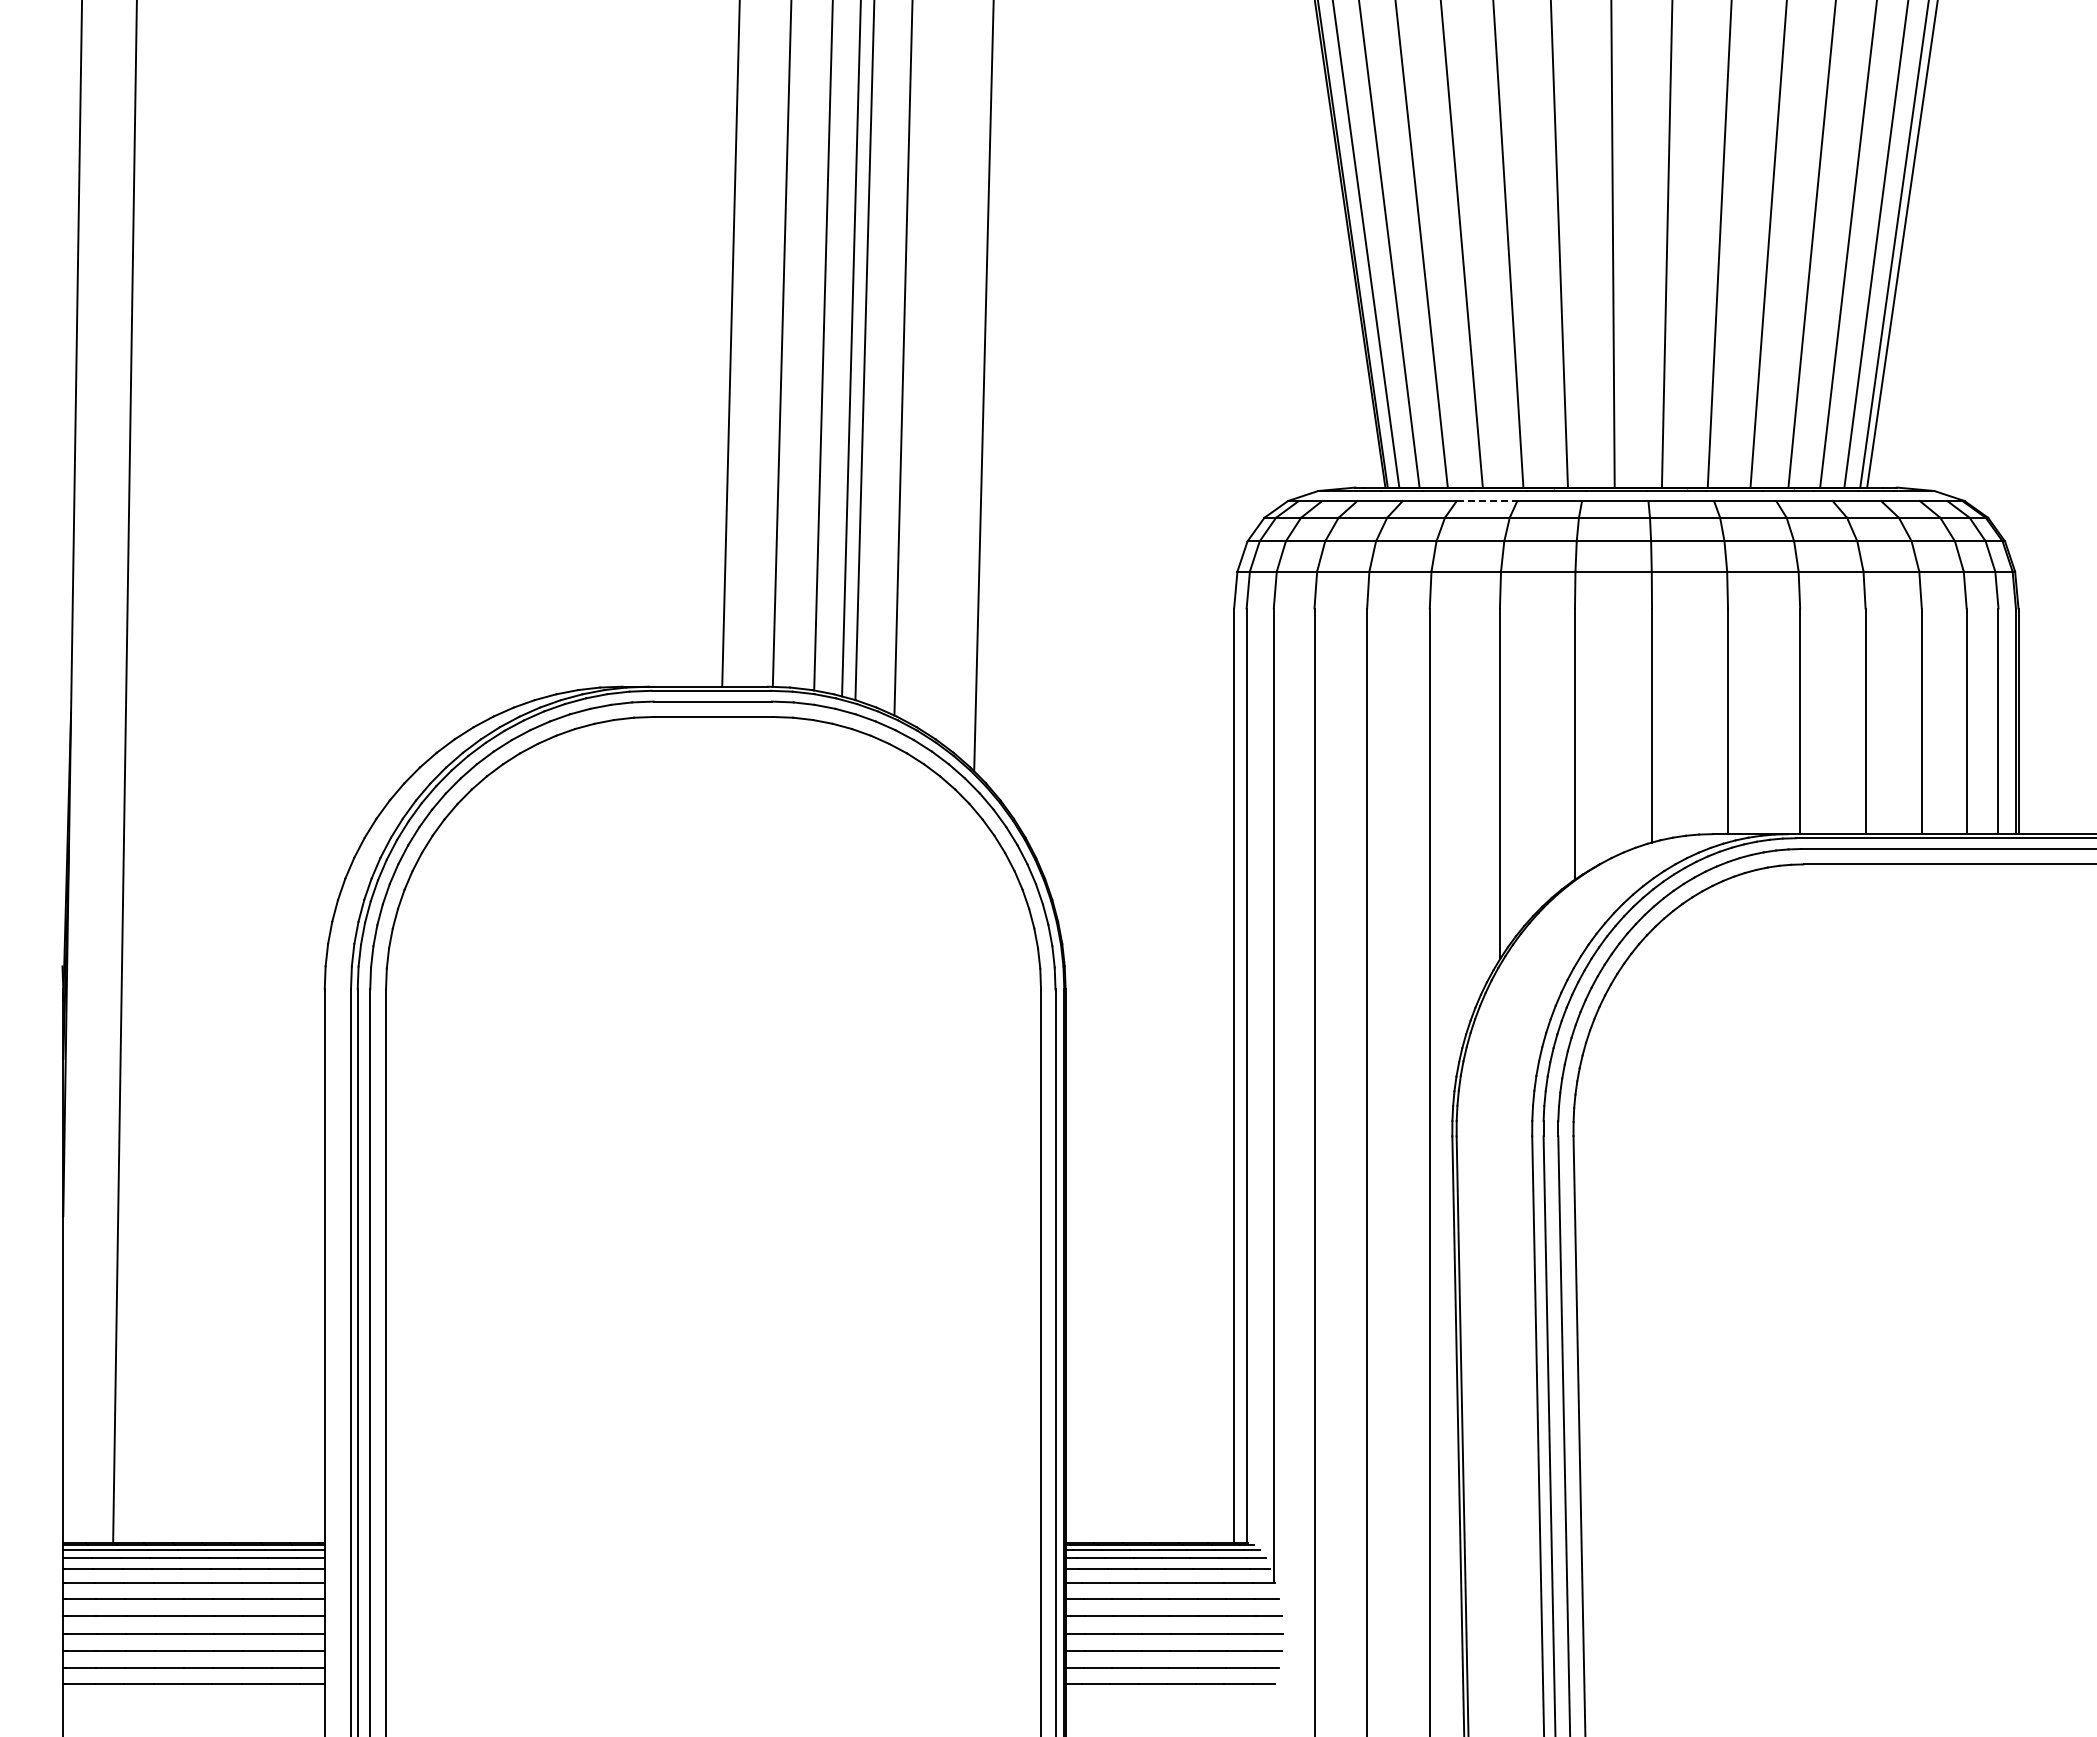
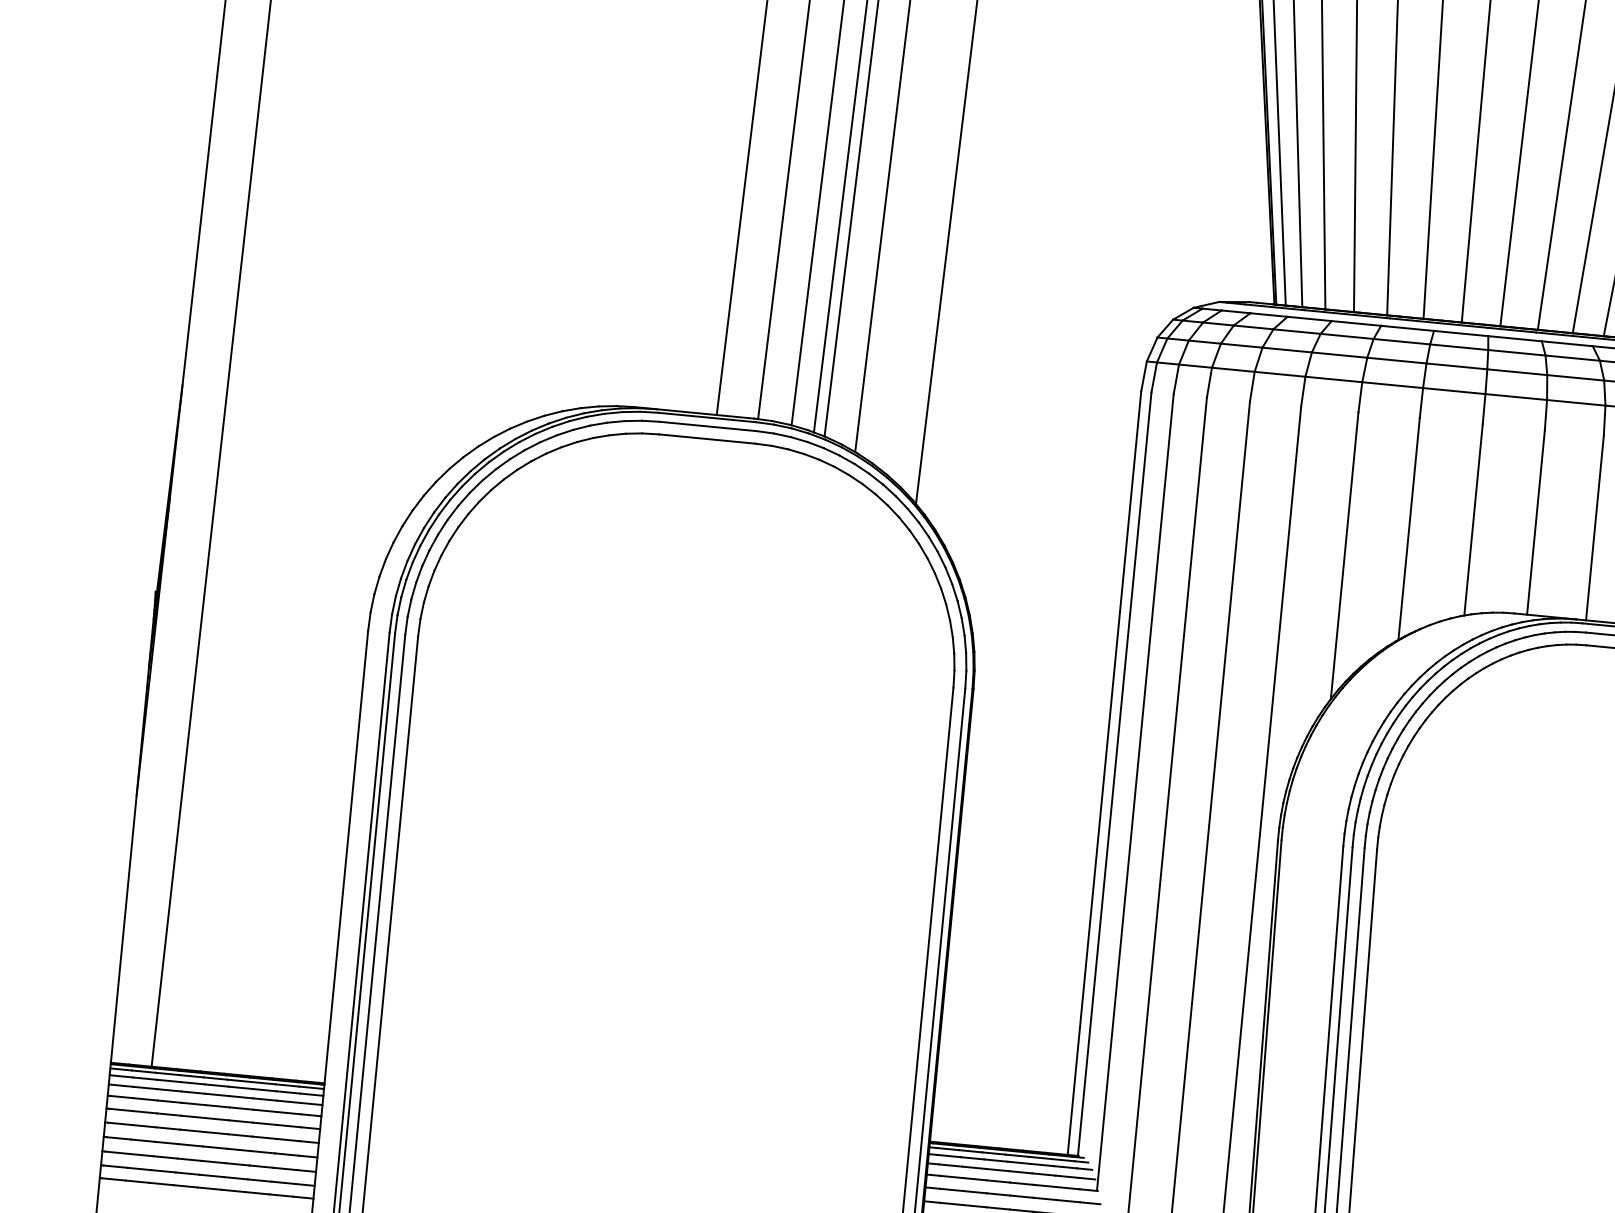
line: (1487, 501) -> (1356, 323), dashed -> solid

